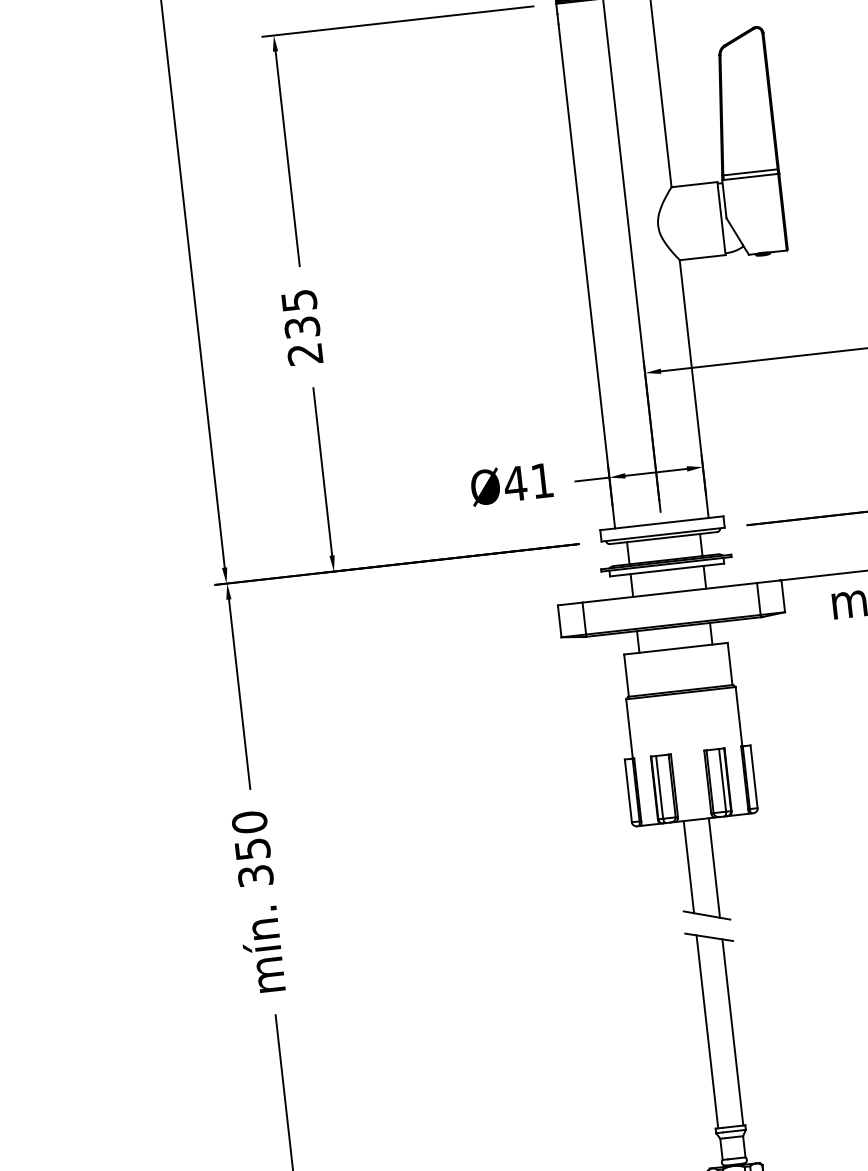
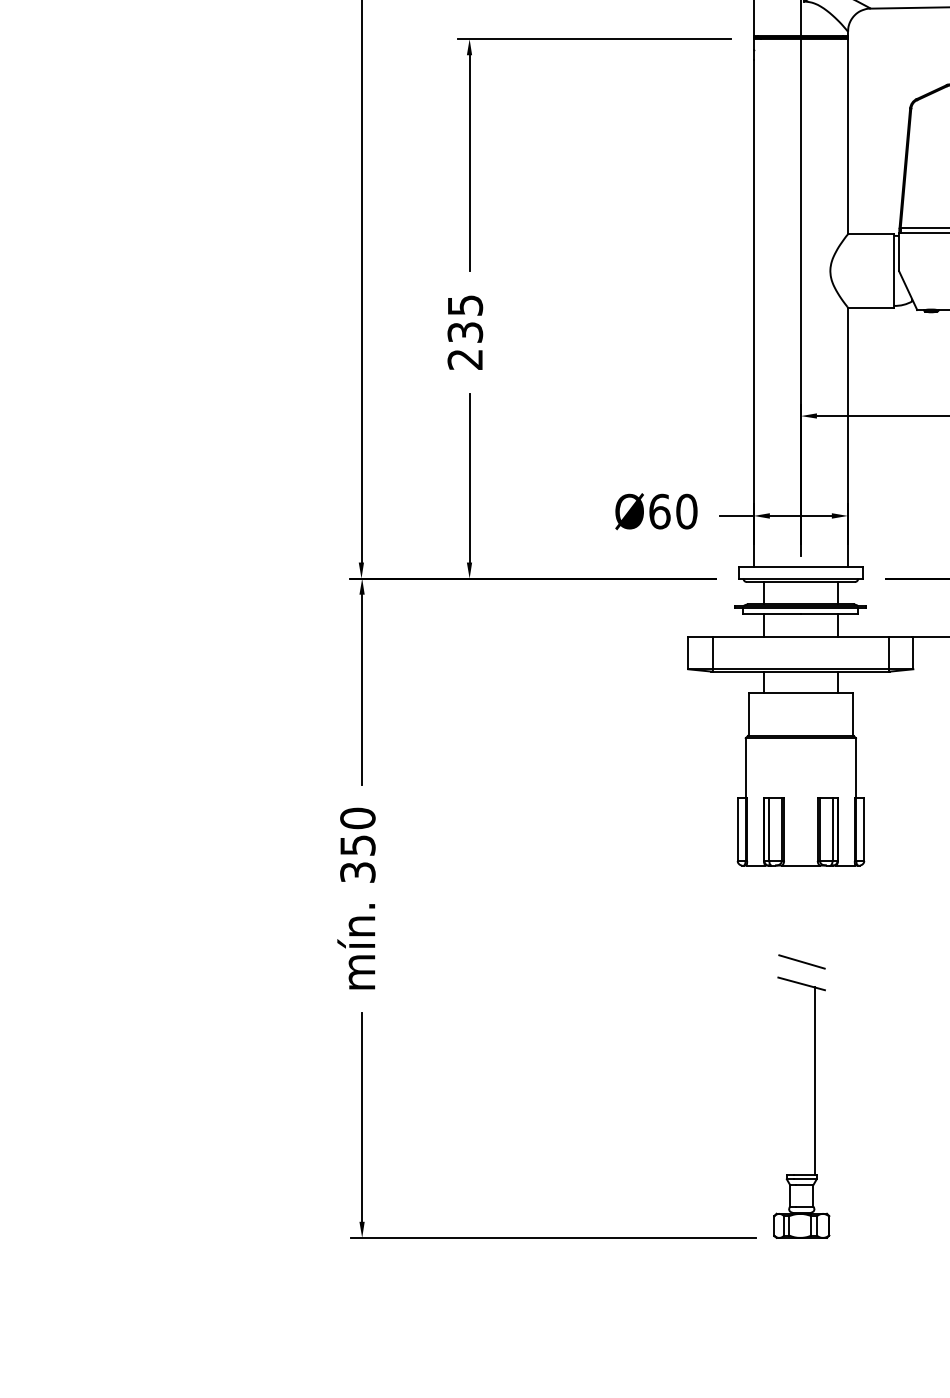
text: (528, 482) -> (672, 511), Ø41 -> Ø60
line: (688, 866) -> (789, 911), removed
line: (714, 867) -> (814, 915), removed
line: (707, 1031) -> (789, 1077), removed

